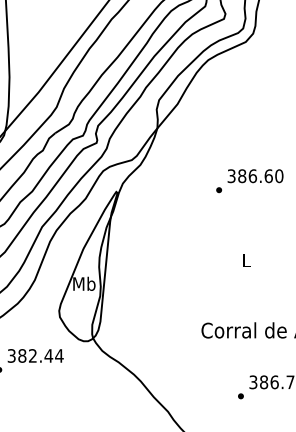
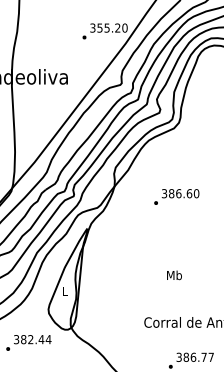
text: (249, 180) -> (176, 196), moved
text: (246, 260) -> (174, 275), L -> Mb
text: (84, 282) -> (65, 290), Mb -> L

